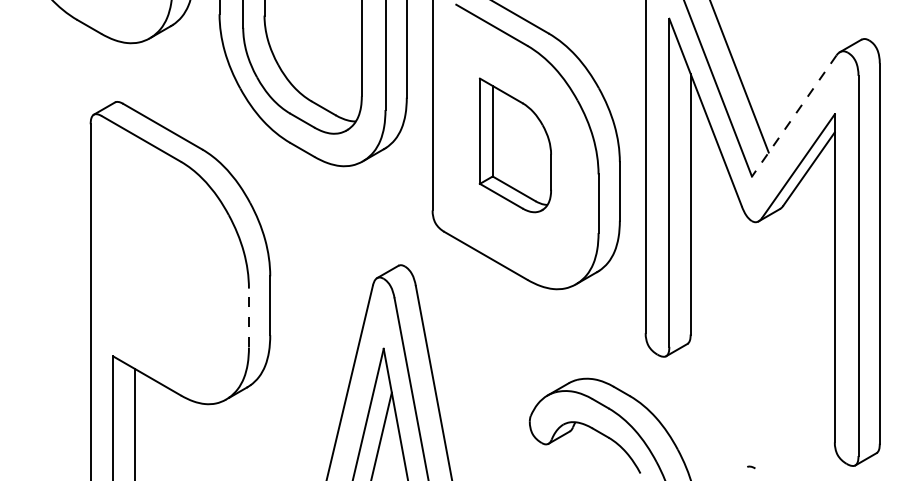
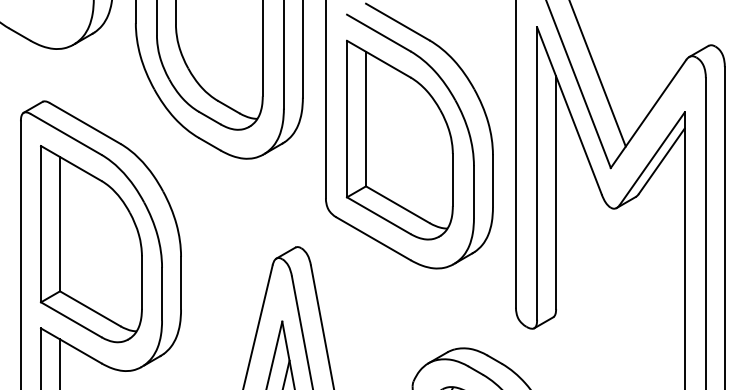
line: (794, 116) -> (648, 114), dashed -> solid
part: (515, 145) -> (399, 140), size x1.67
part: (169, 261) -> (91, 243), added
line: (248, 317) -> (161, 293), dashed -> solid

